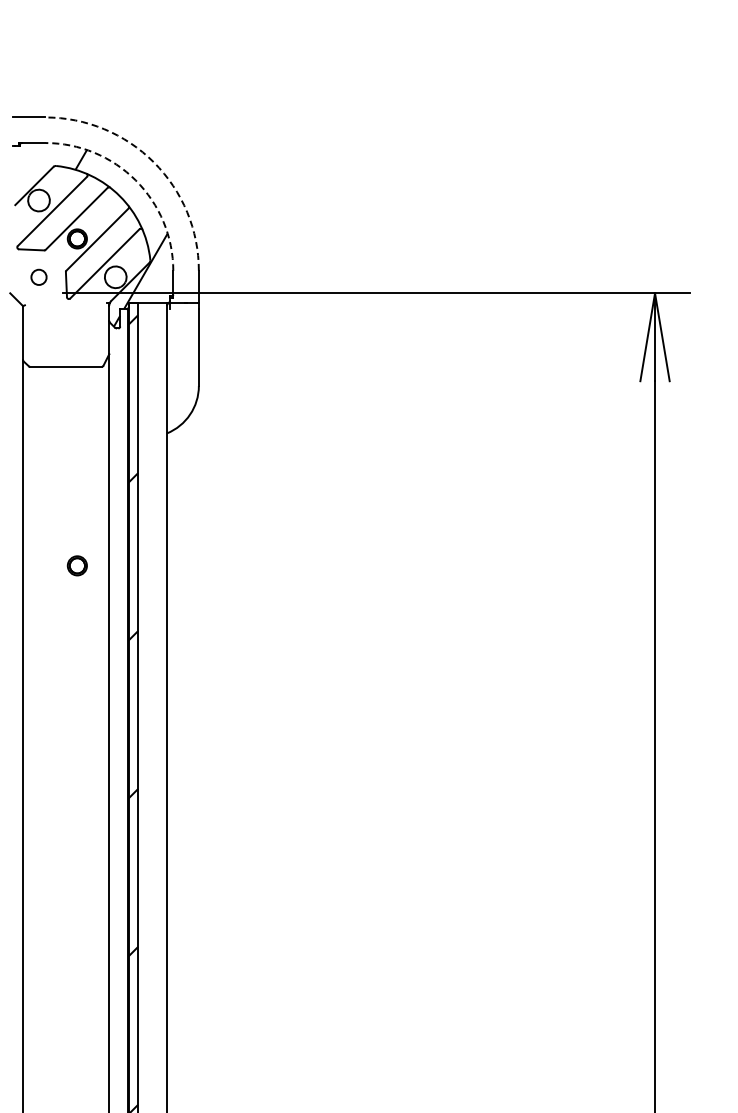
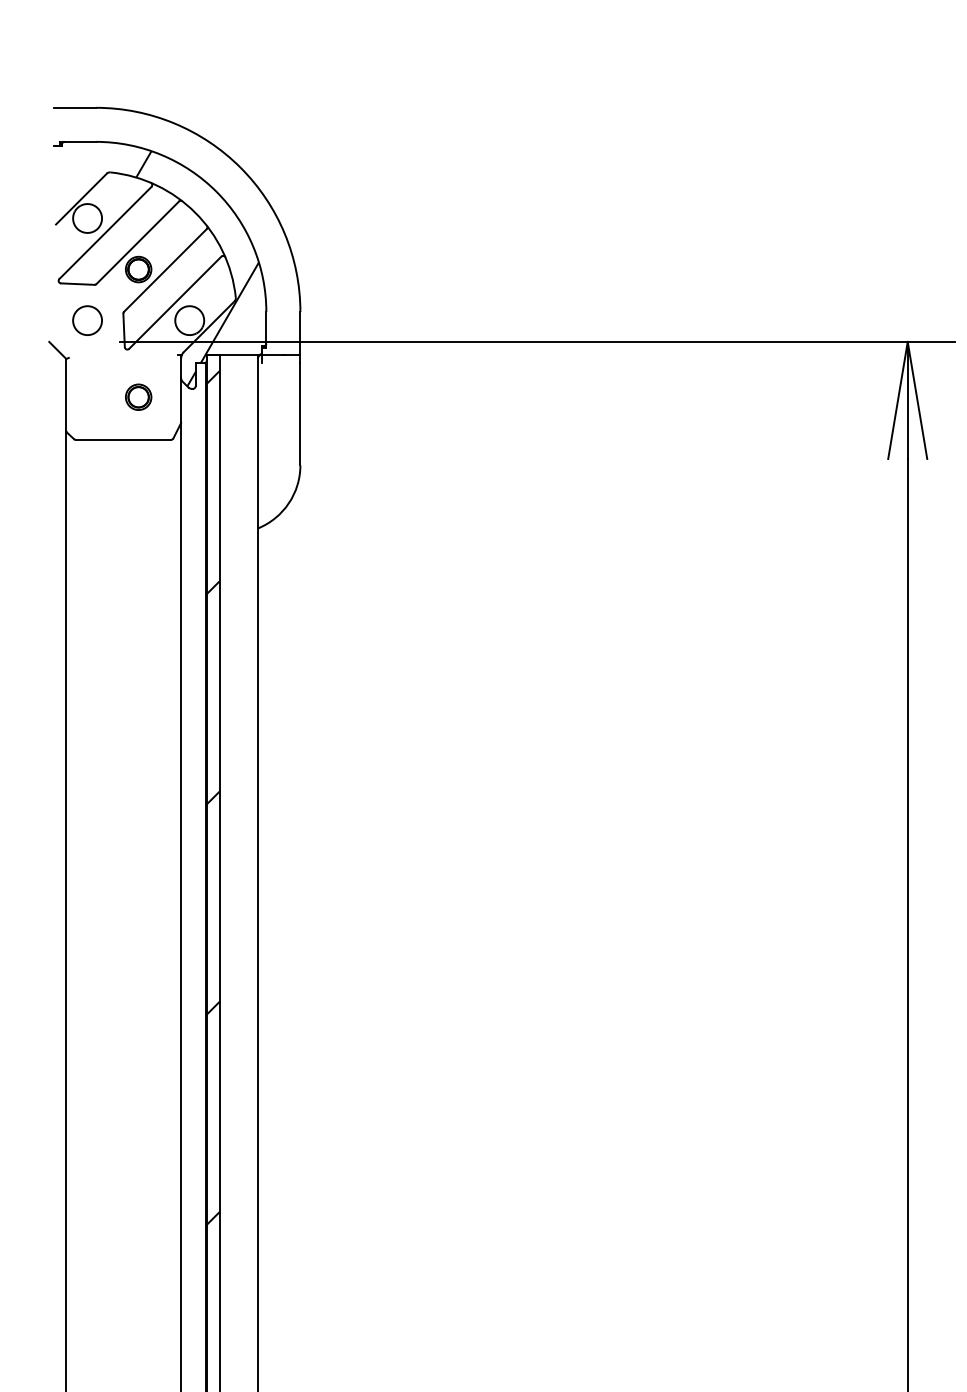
arc: (153, 162) -> (239, 167), dashed -> solid
arc: (135, 180) -> (216, 191), dashed -> solid
circle: (38, 277) -> (86, 320), size x1.43
part: (76, 565) -> (137, 396), moved

